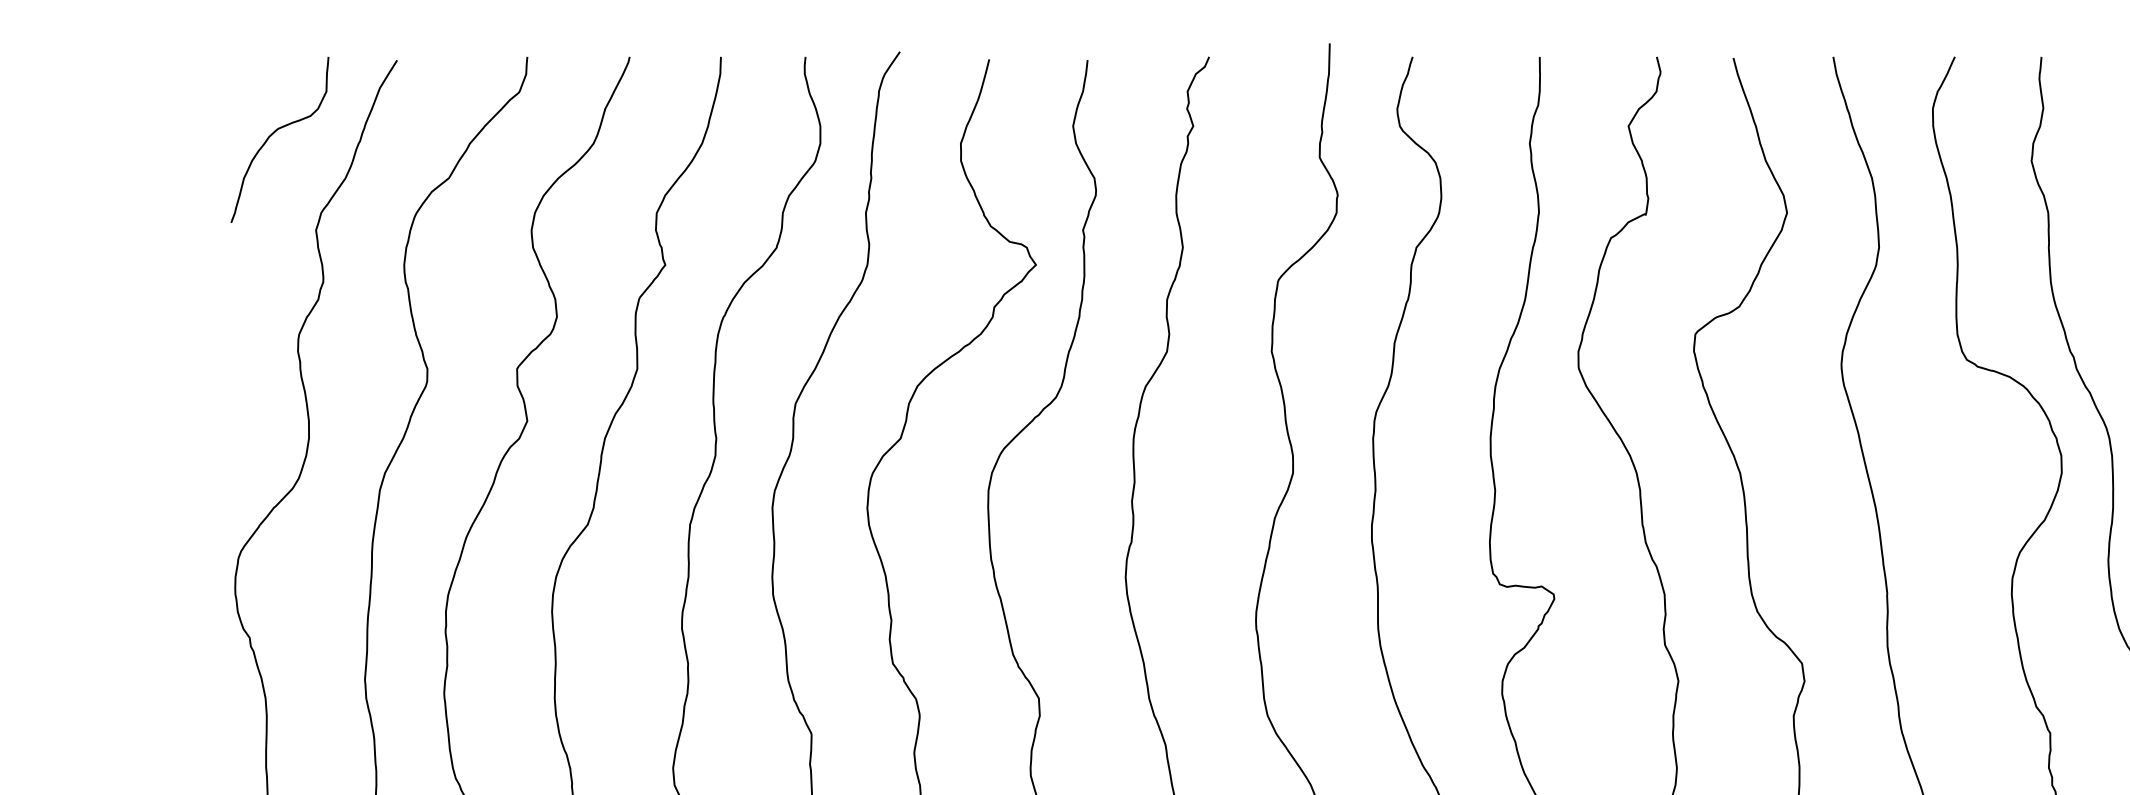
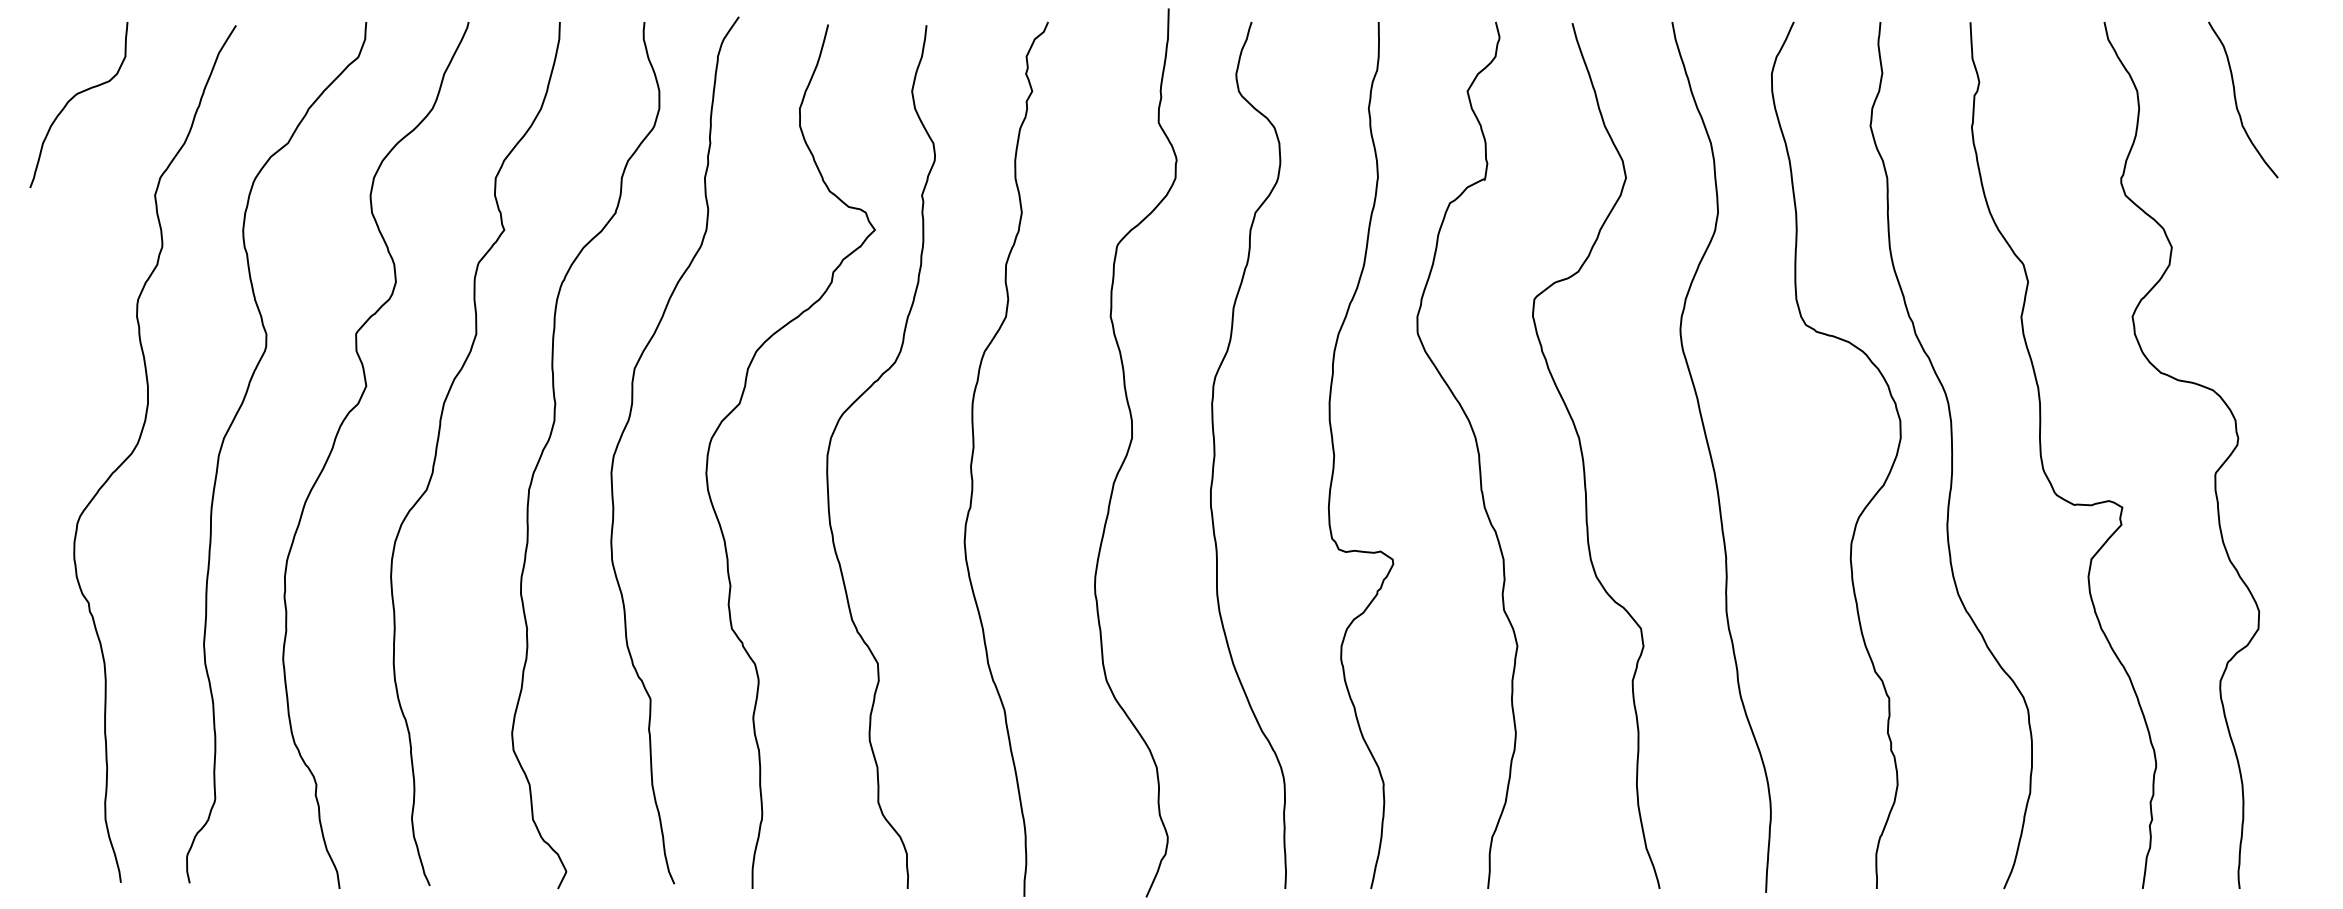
curve: (273, 134) -> (72, 99), moved

